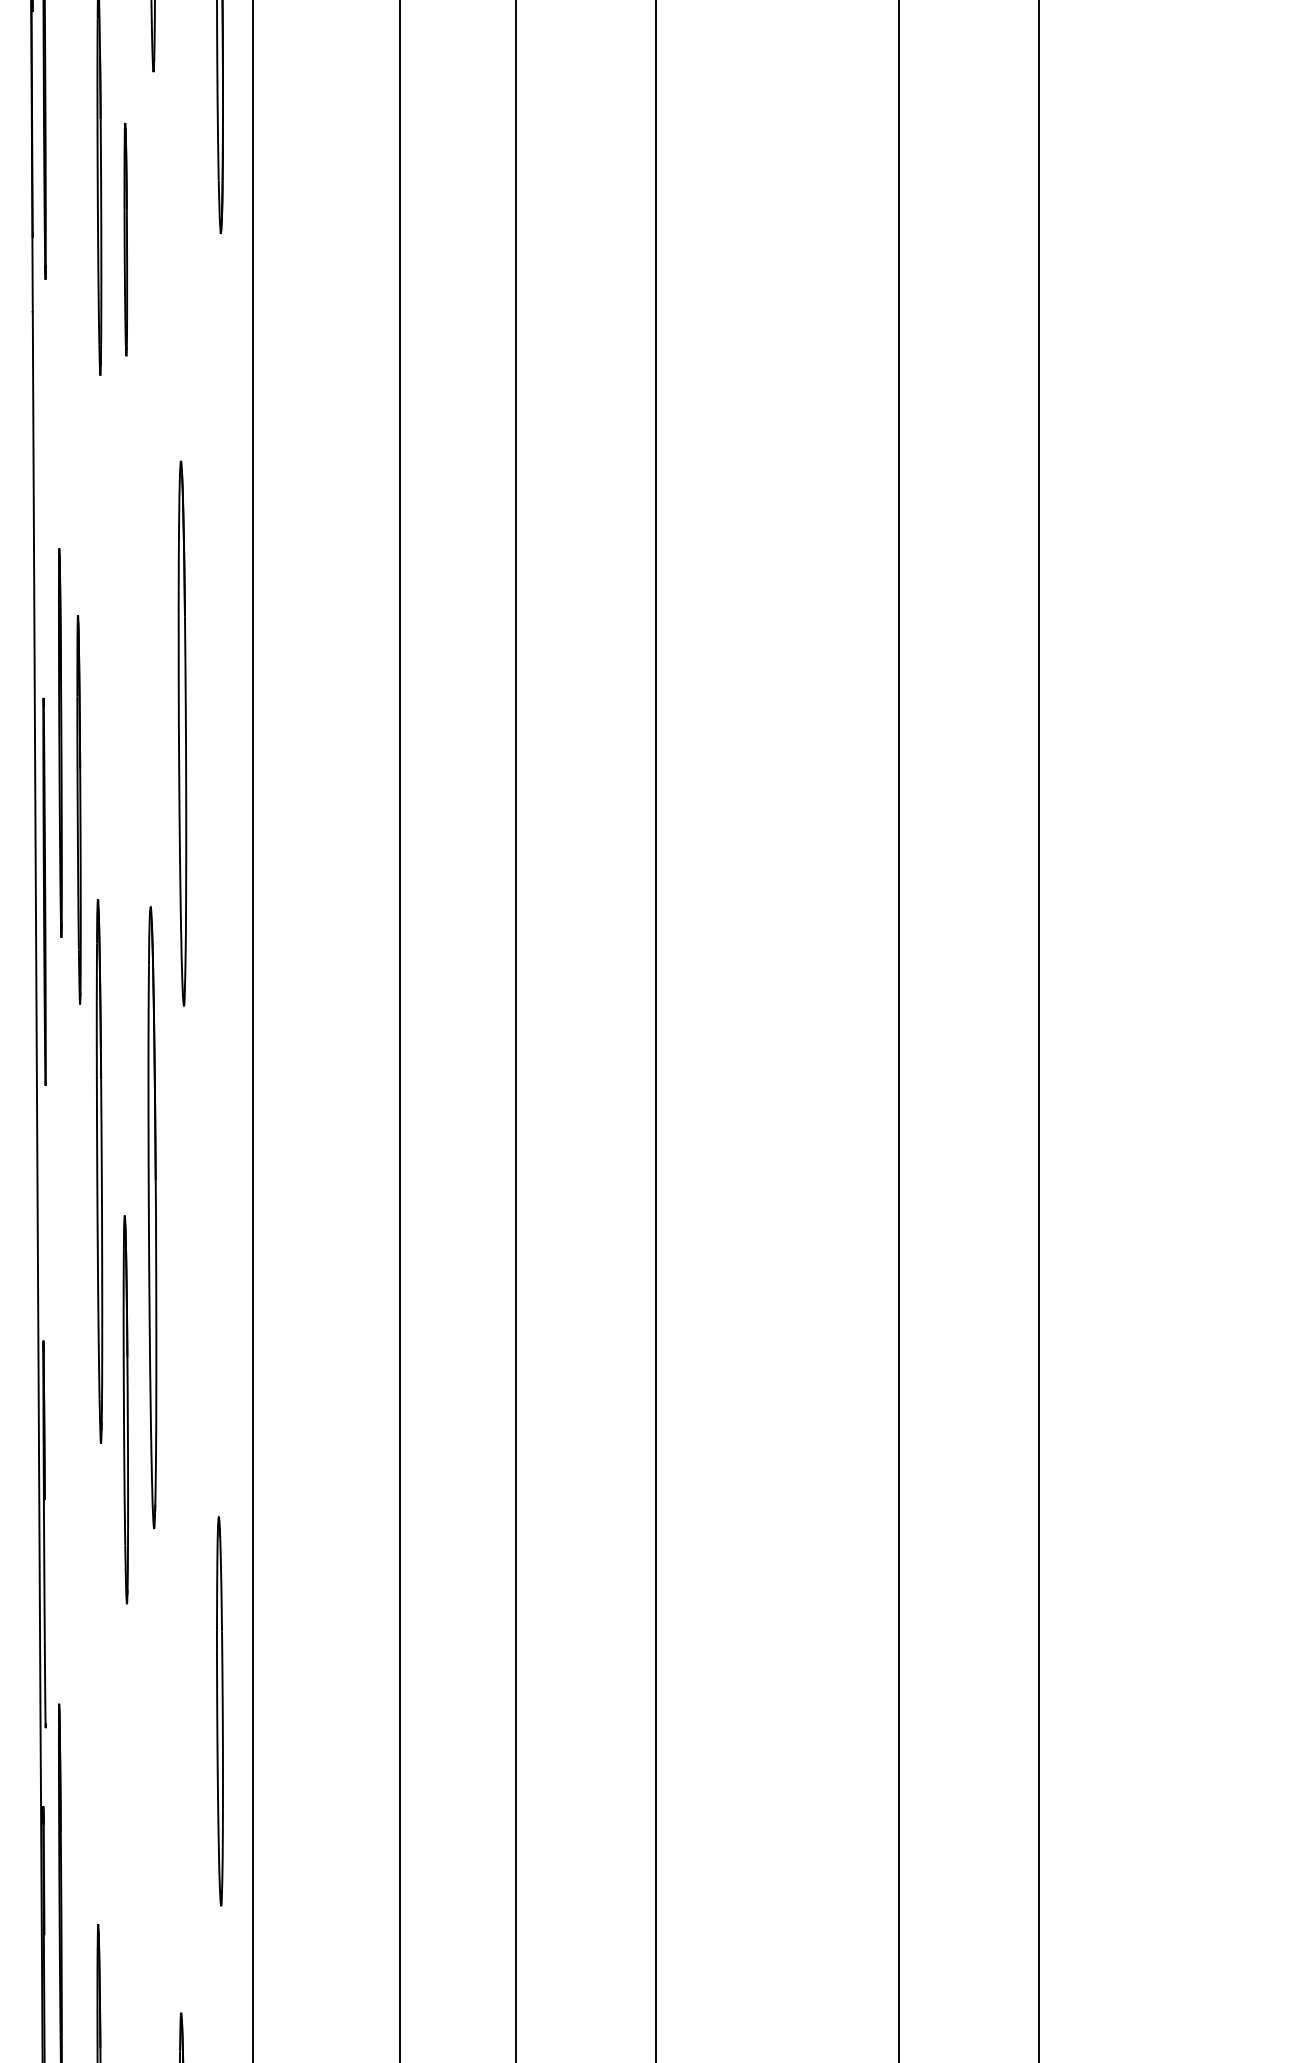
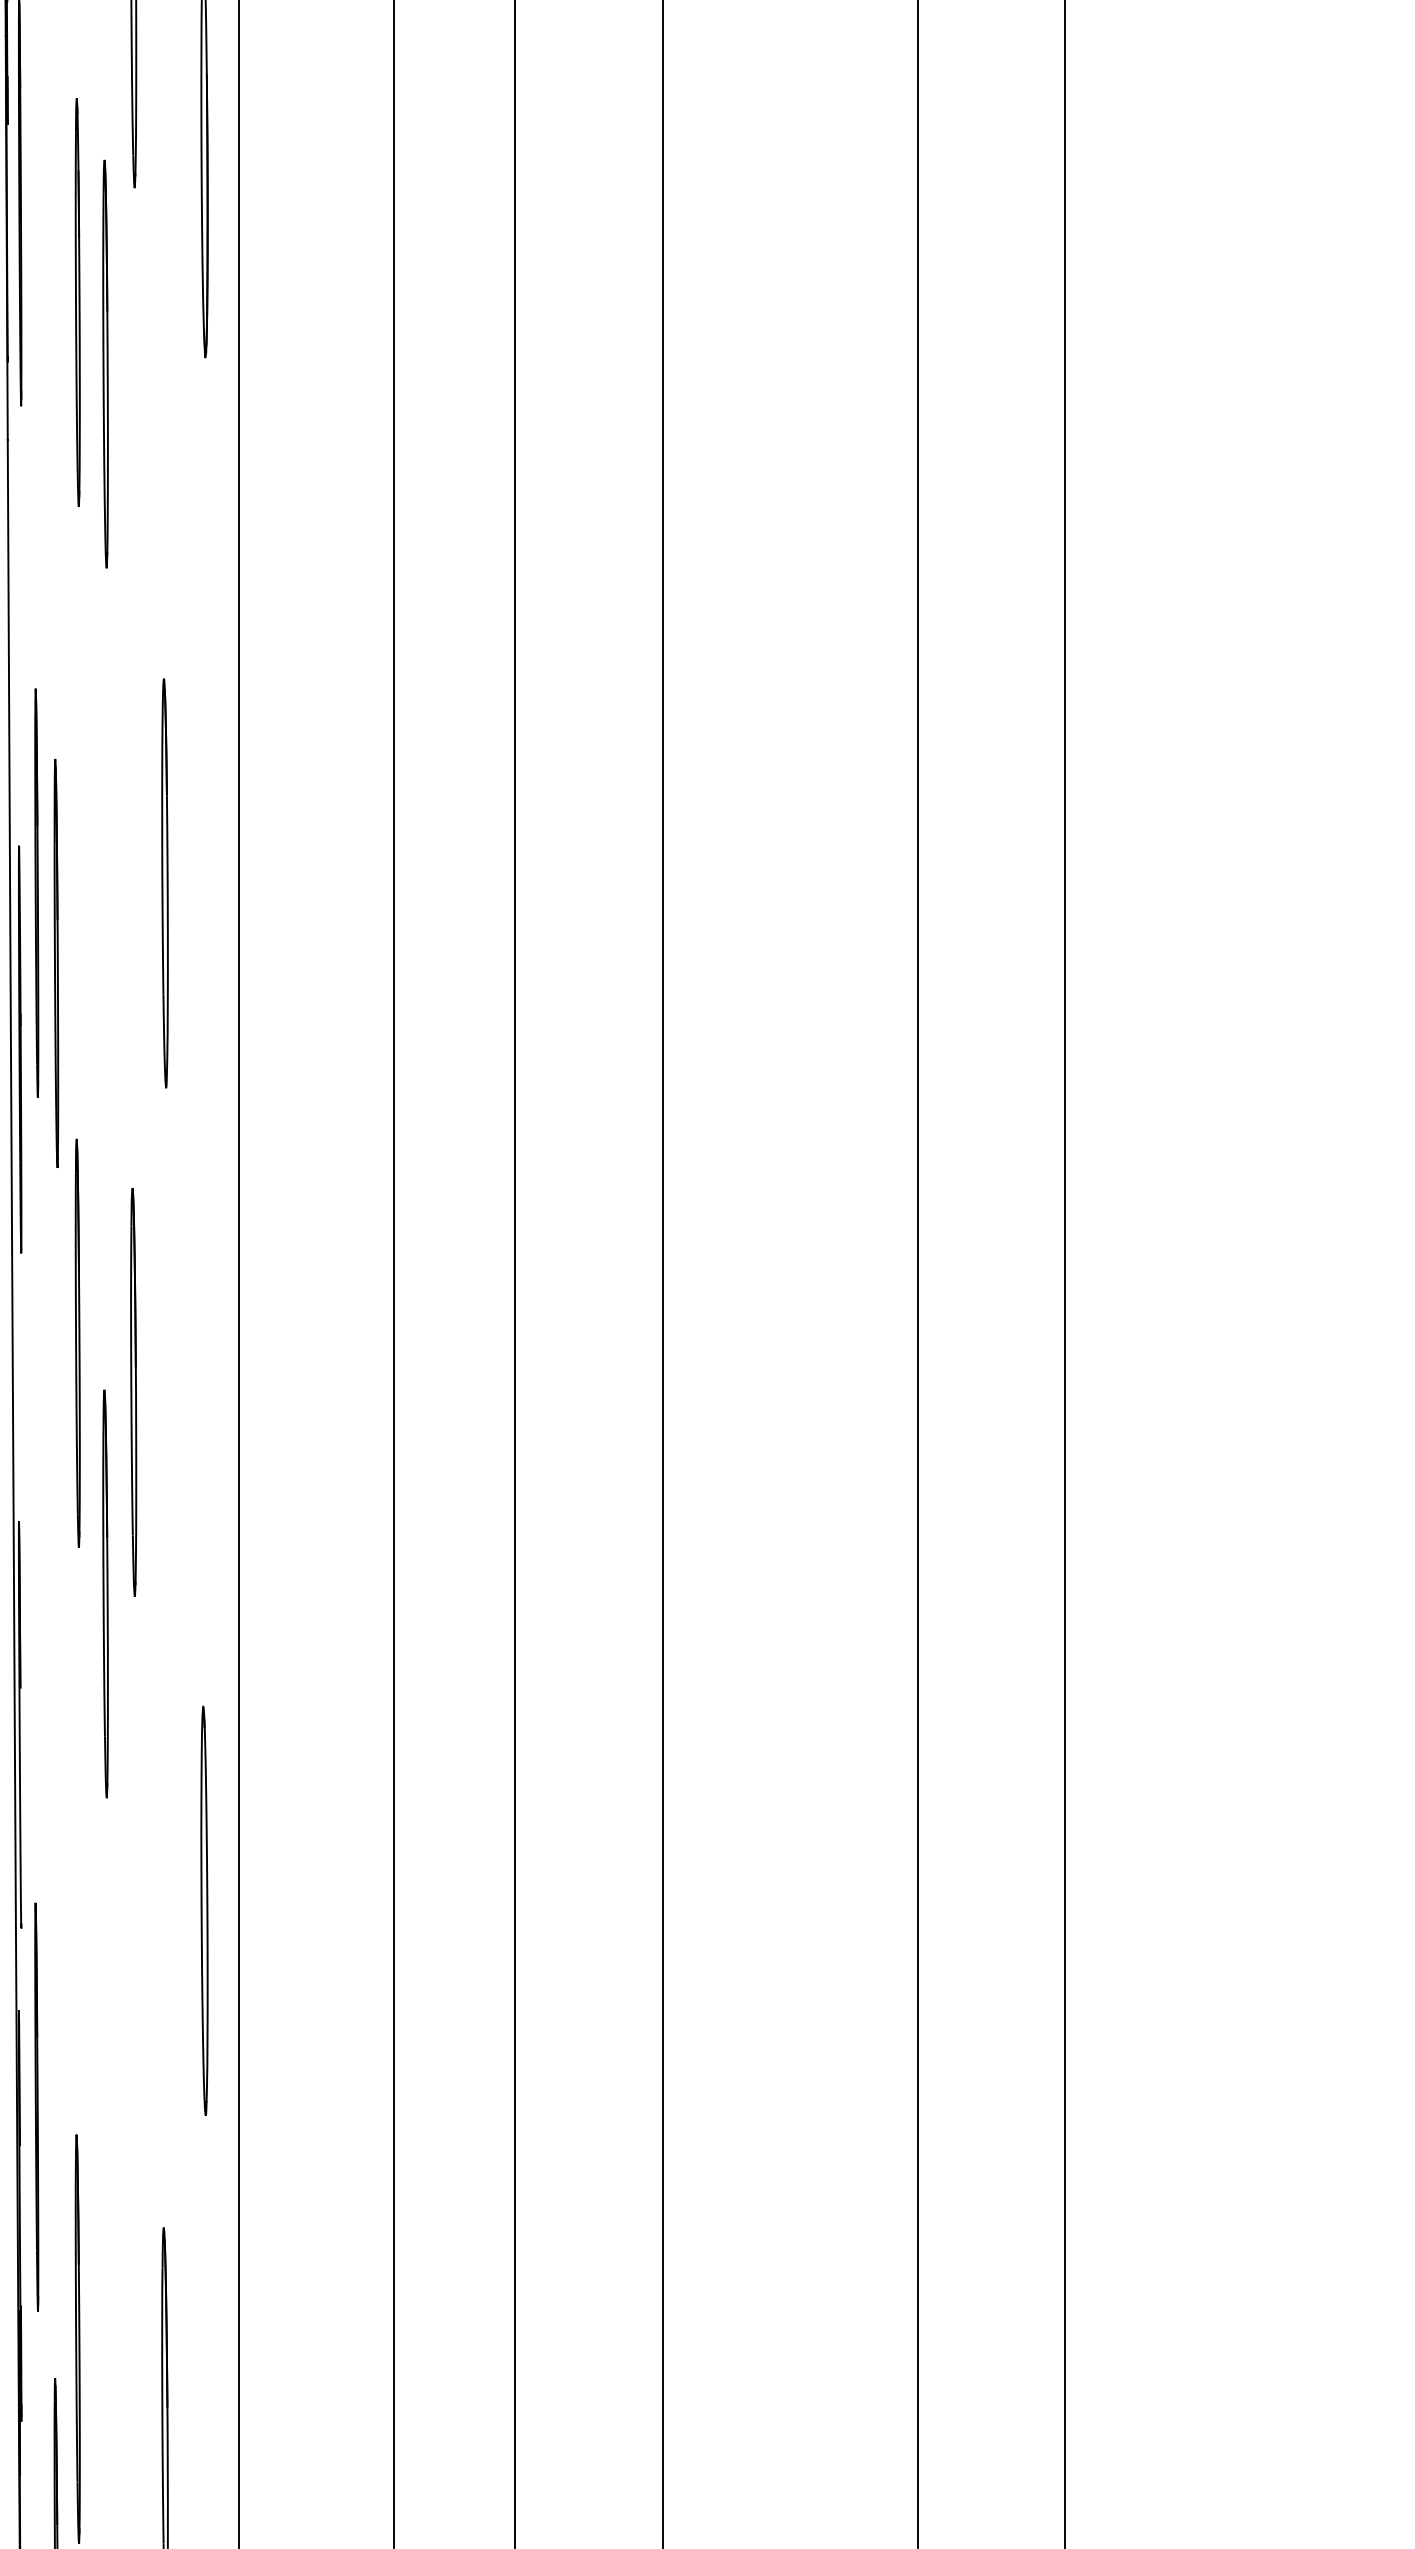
part: (125, 239) -> (105, 363), size x1.67
part: (181, 733) -> (164, 883), size x0.71
part: (99, 1170) -> (77, 1342), size x0.71
part: (152, 1218) -> (133, 1392), size x0.62

